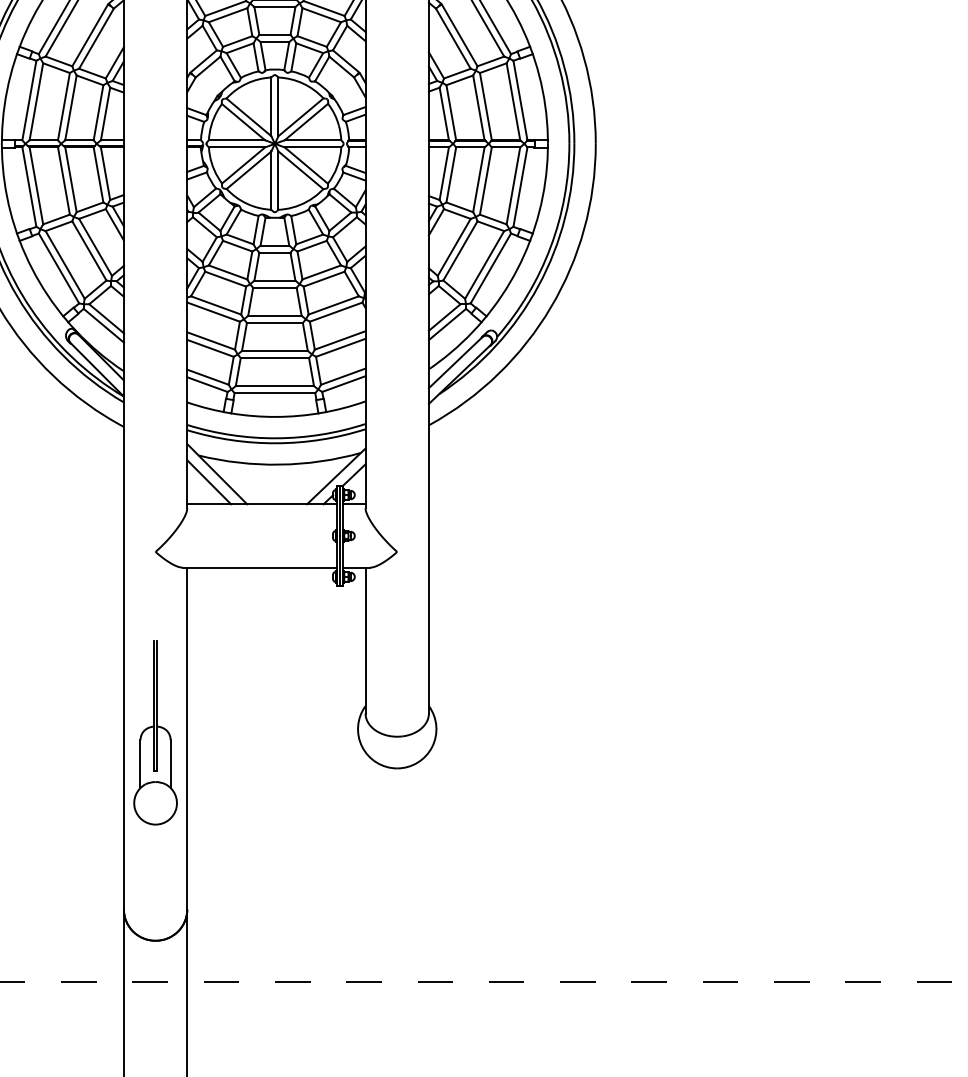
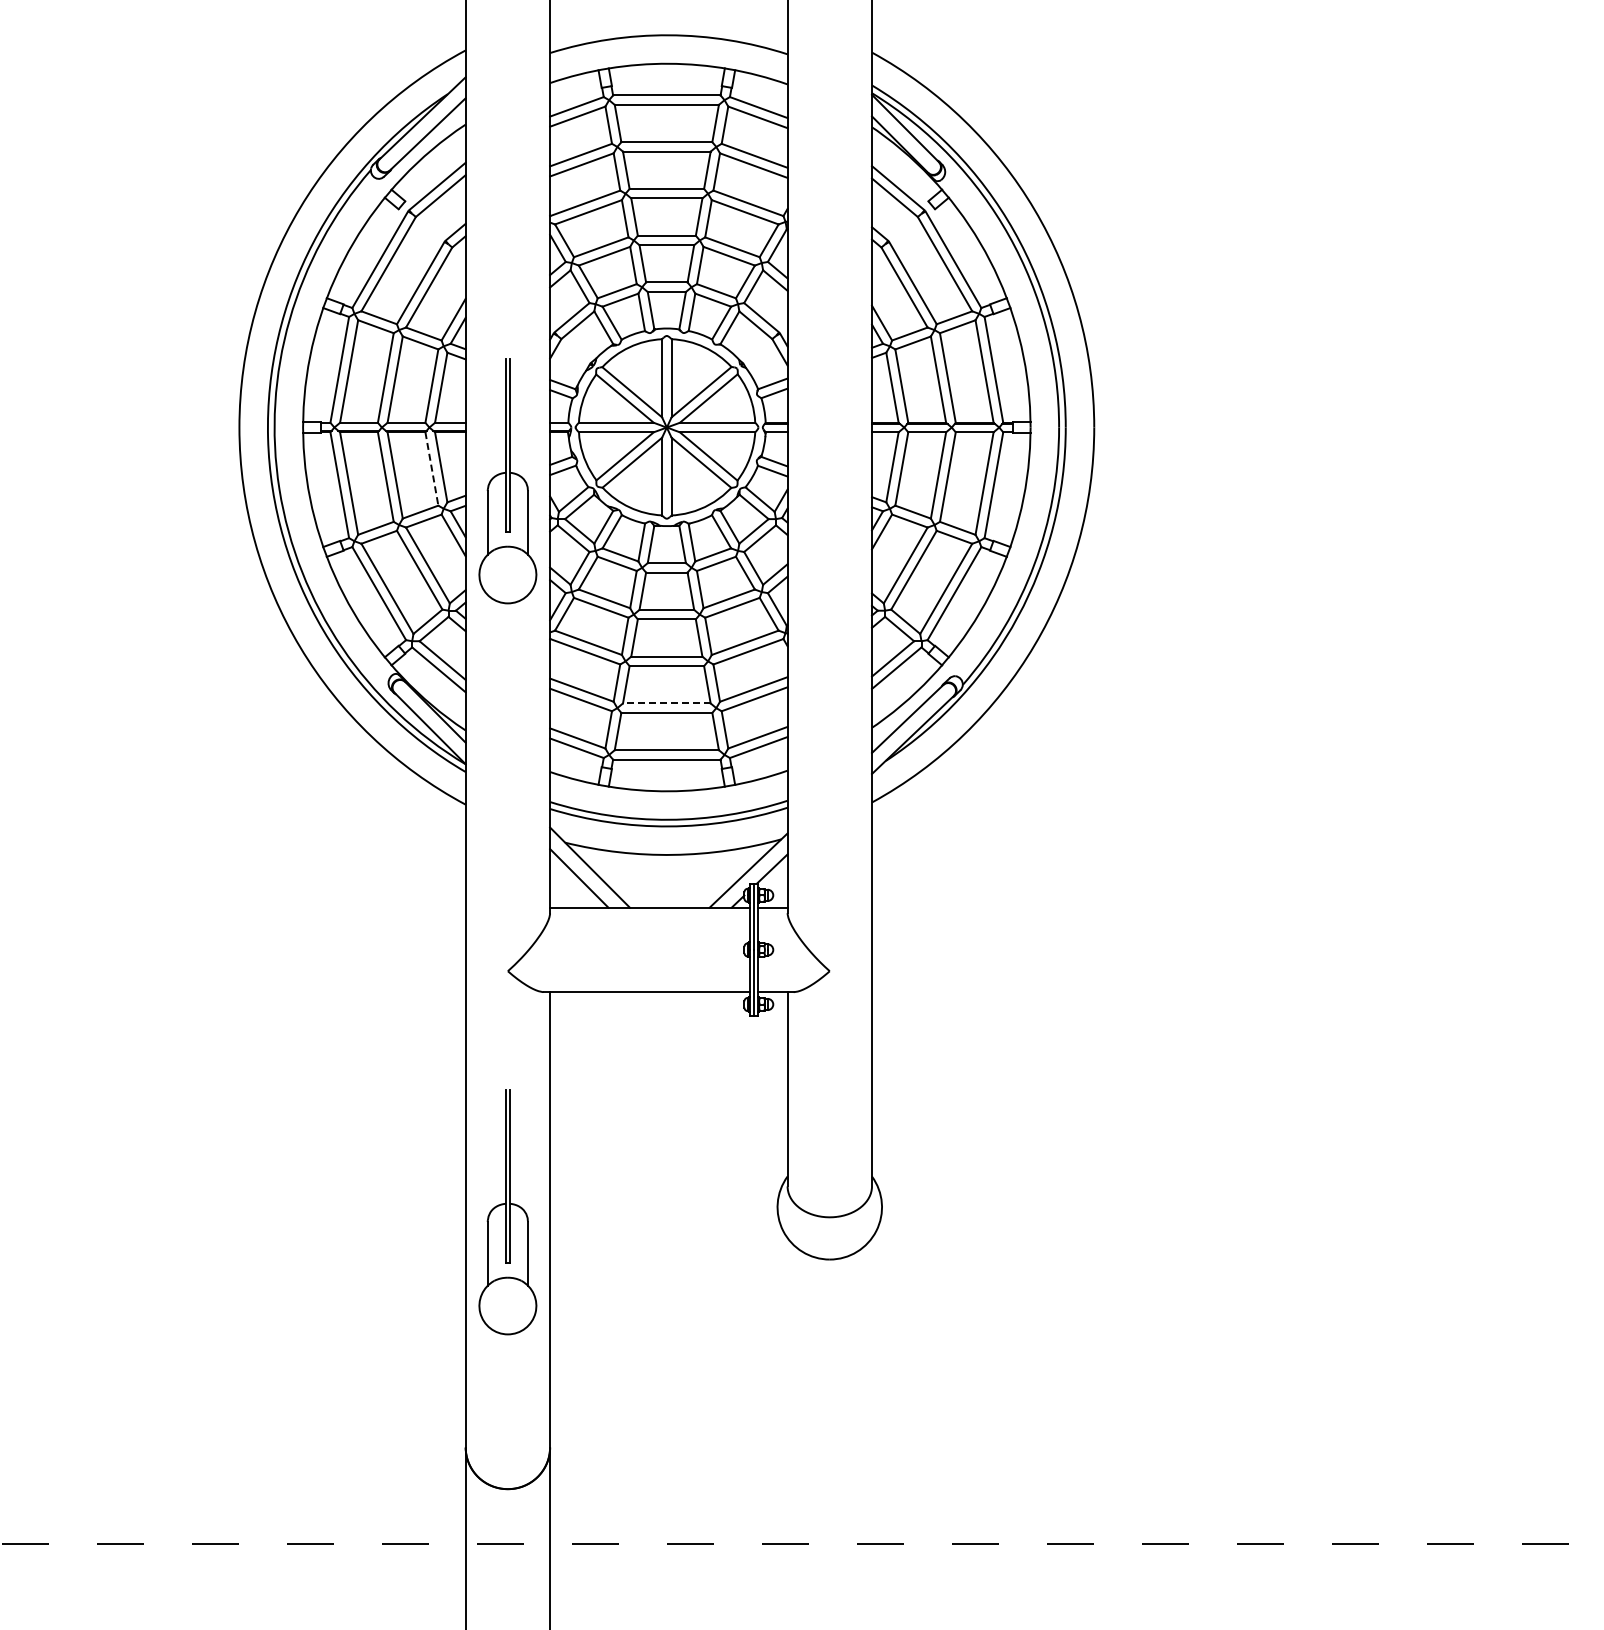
line: (98, 175) -> (431, 469), solid -> dashed
part: (155, 184) -> (507, 481), added
line: (274, 350) -> (666, 703), solid -> dashed

